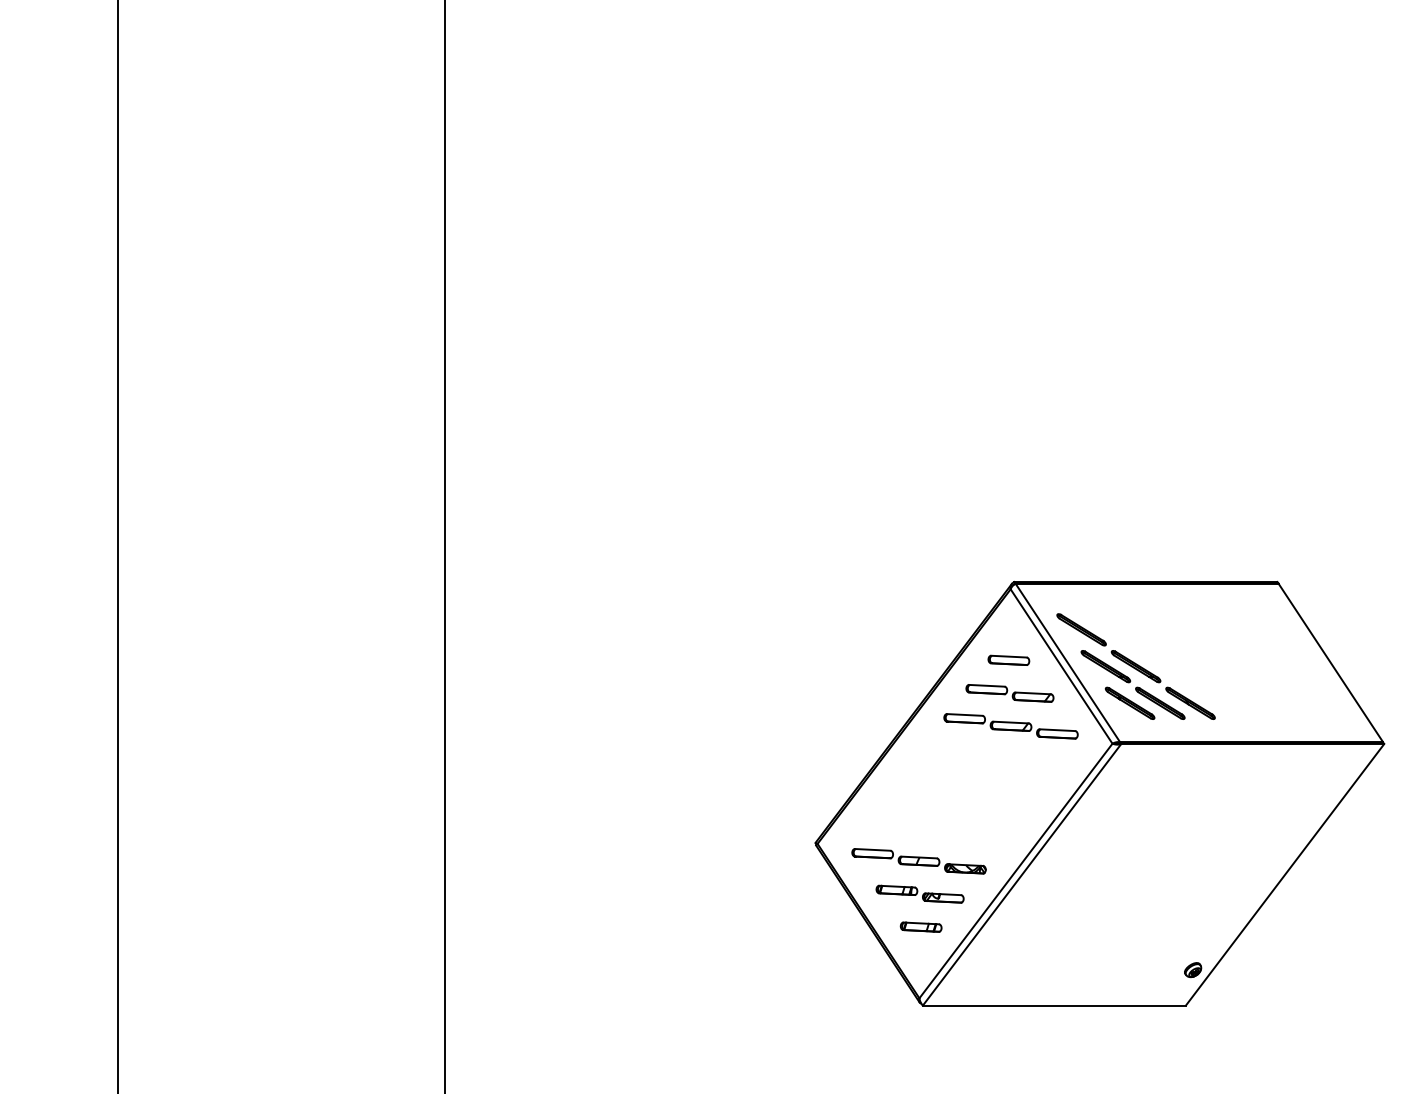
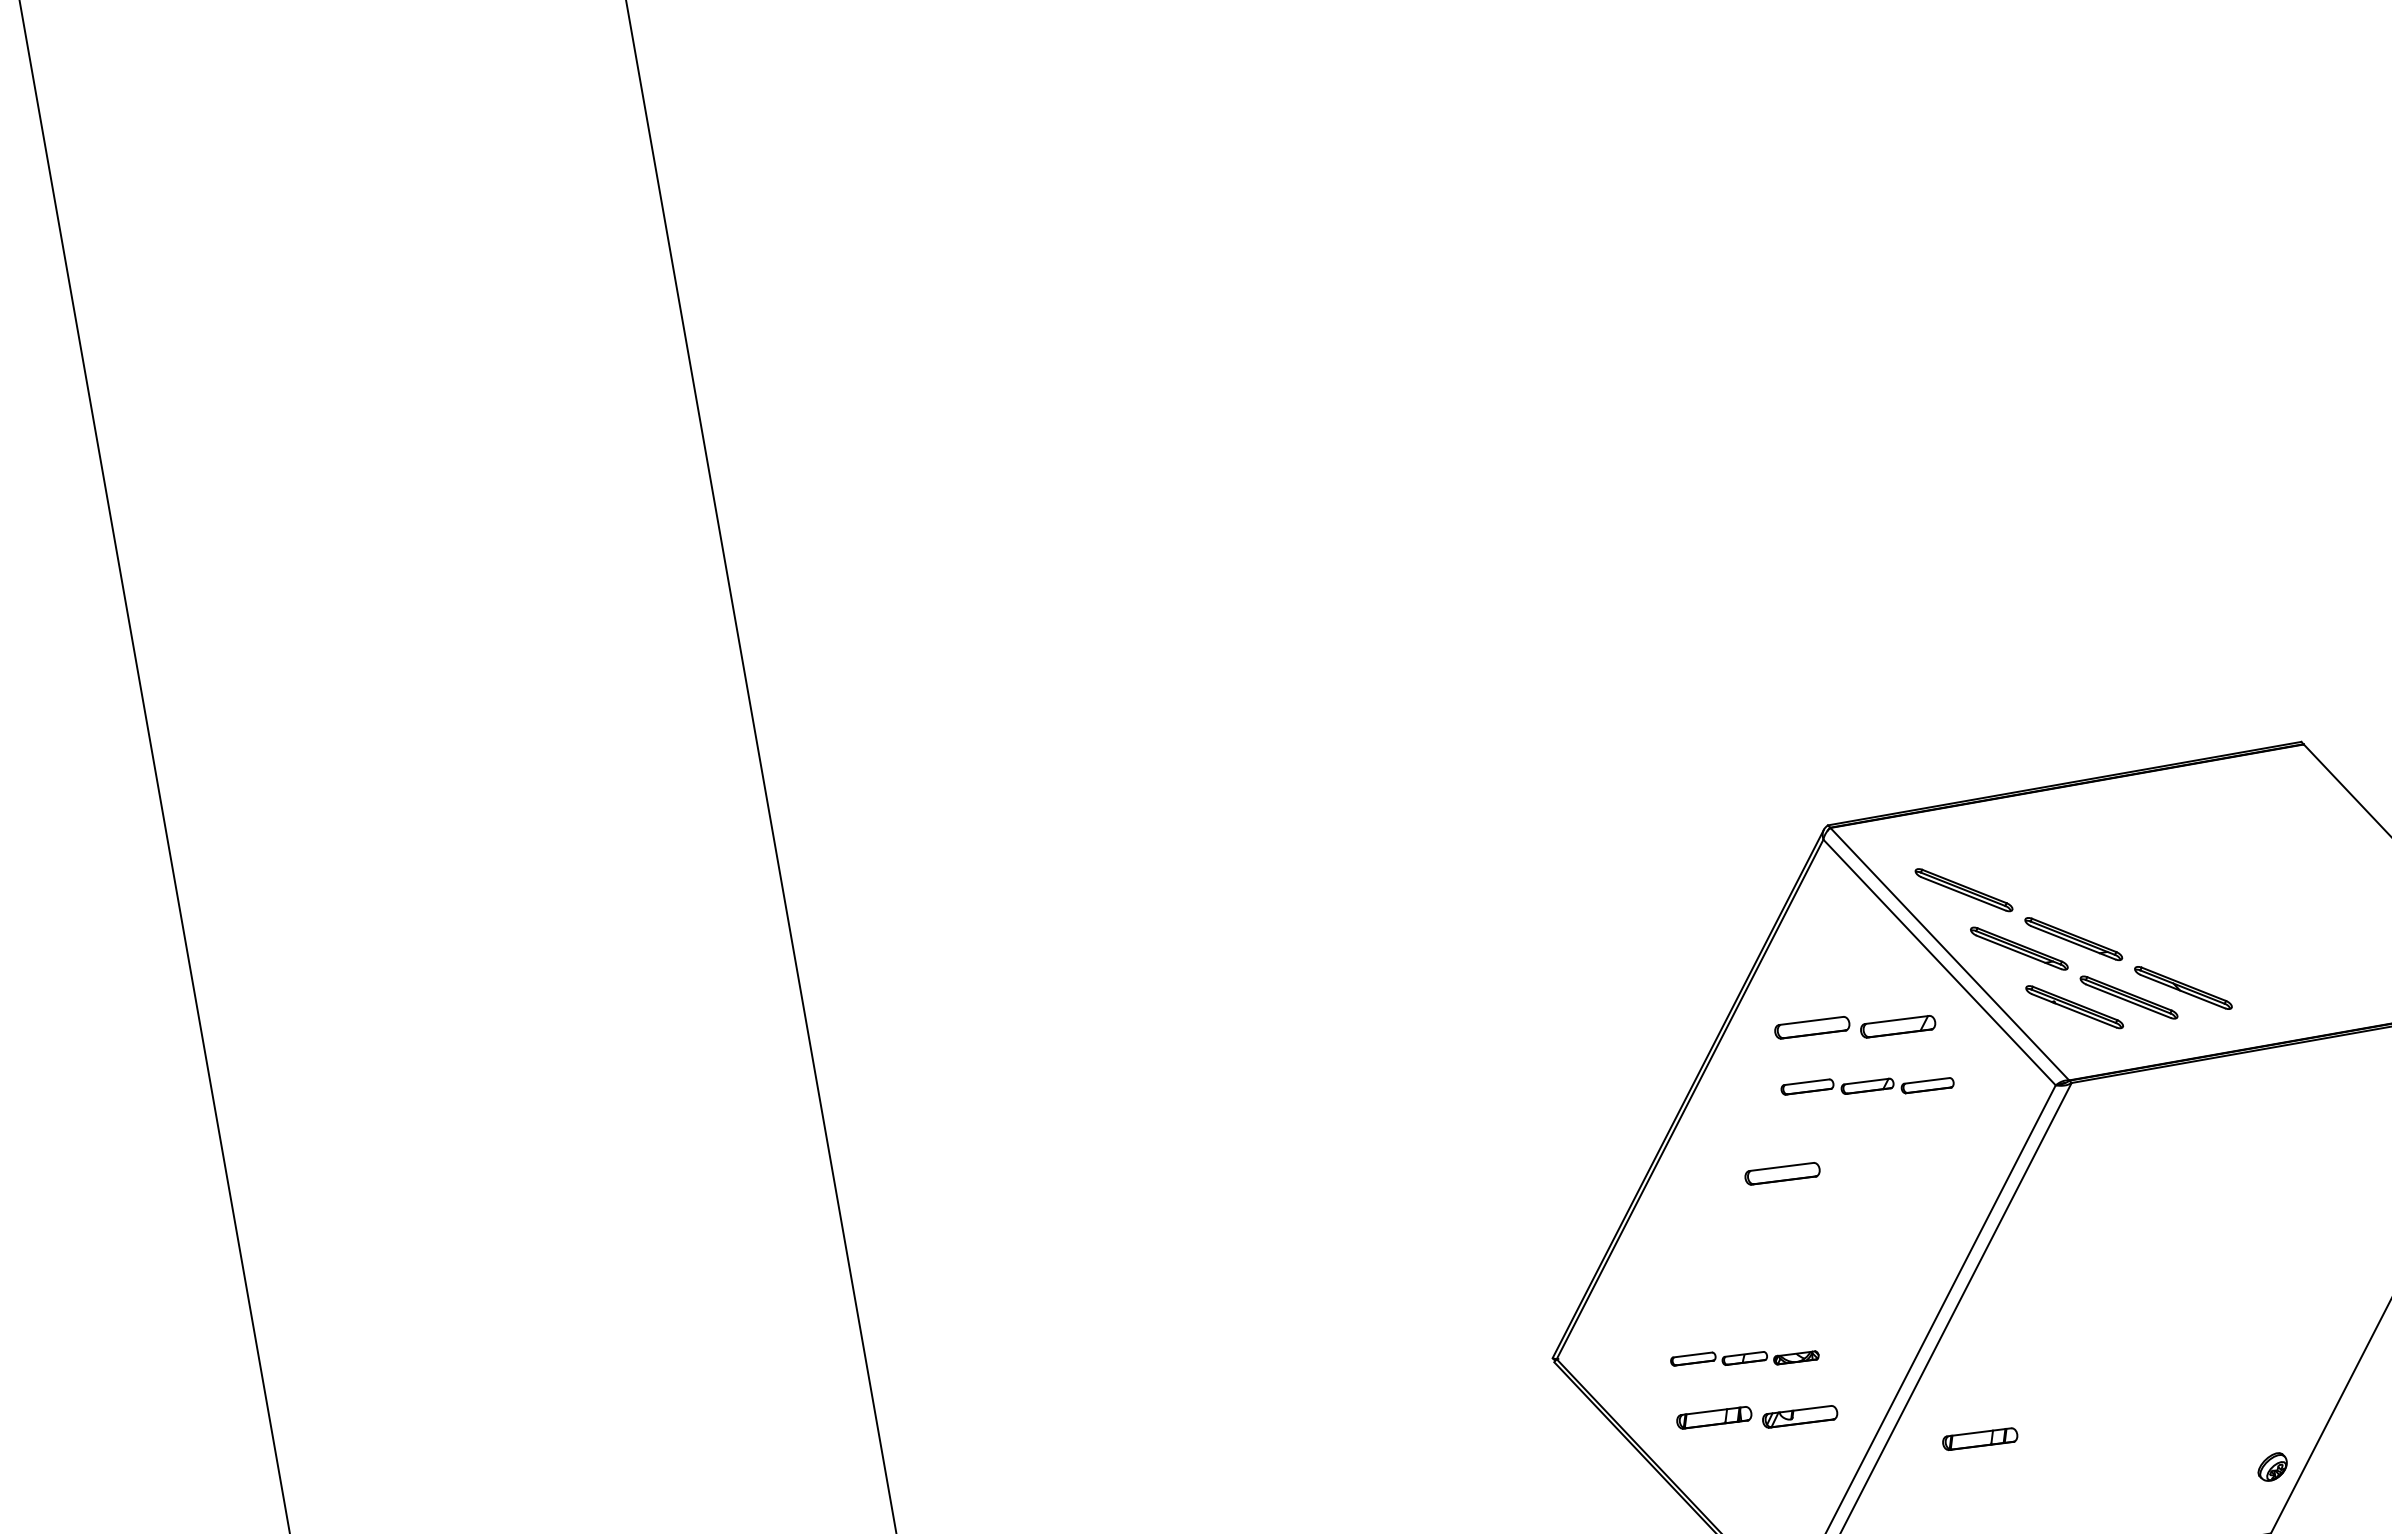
part: (1008, 659) -> (1781, 1172), moved
part: (1010, 726) -> (1866, 1086), size x0.7
part: (918, 861) -> (1743, 1358), size x0.6
part: (920, 926) -> (1978, 1438), moved

